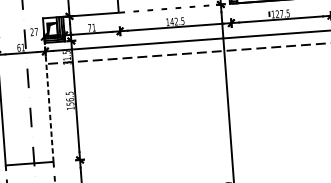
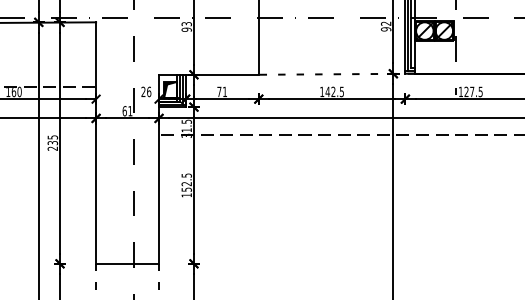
text: (36, 31) -> (149, 91), 27 -> 26
text: (69, 99) -> (186, 183), 156.5 -> 152.5
line: (49, 101) -> (159, 184), dashed -> solid

